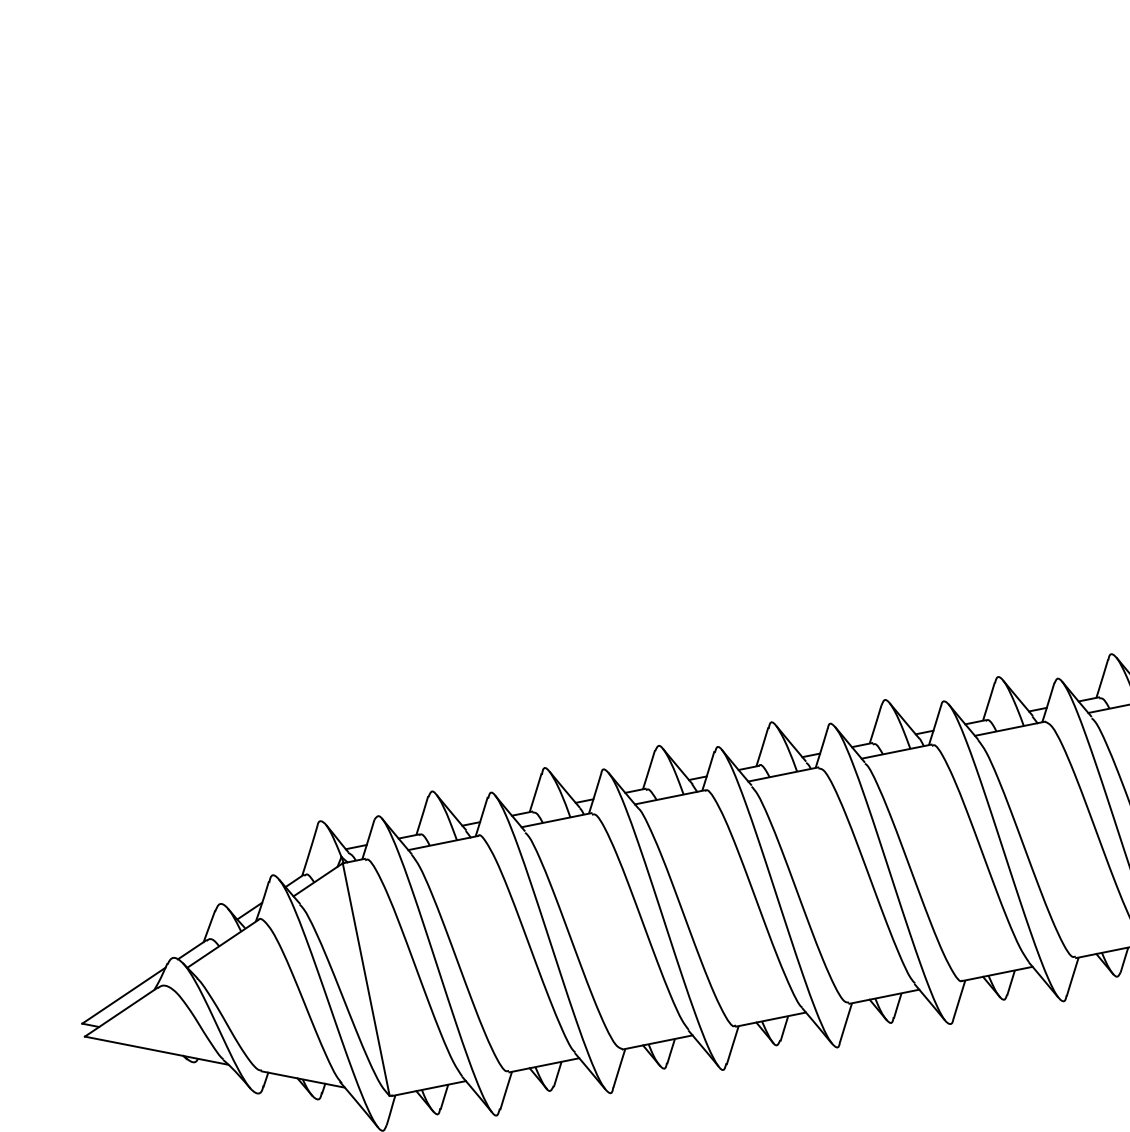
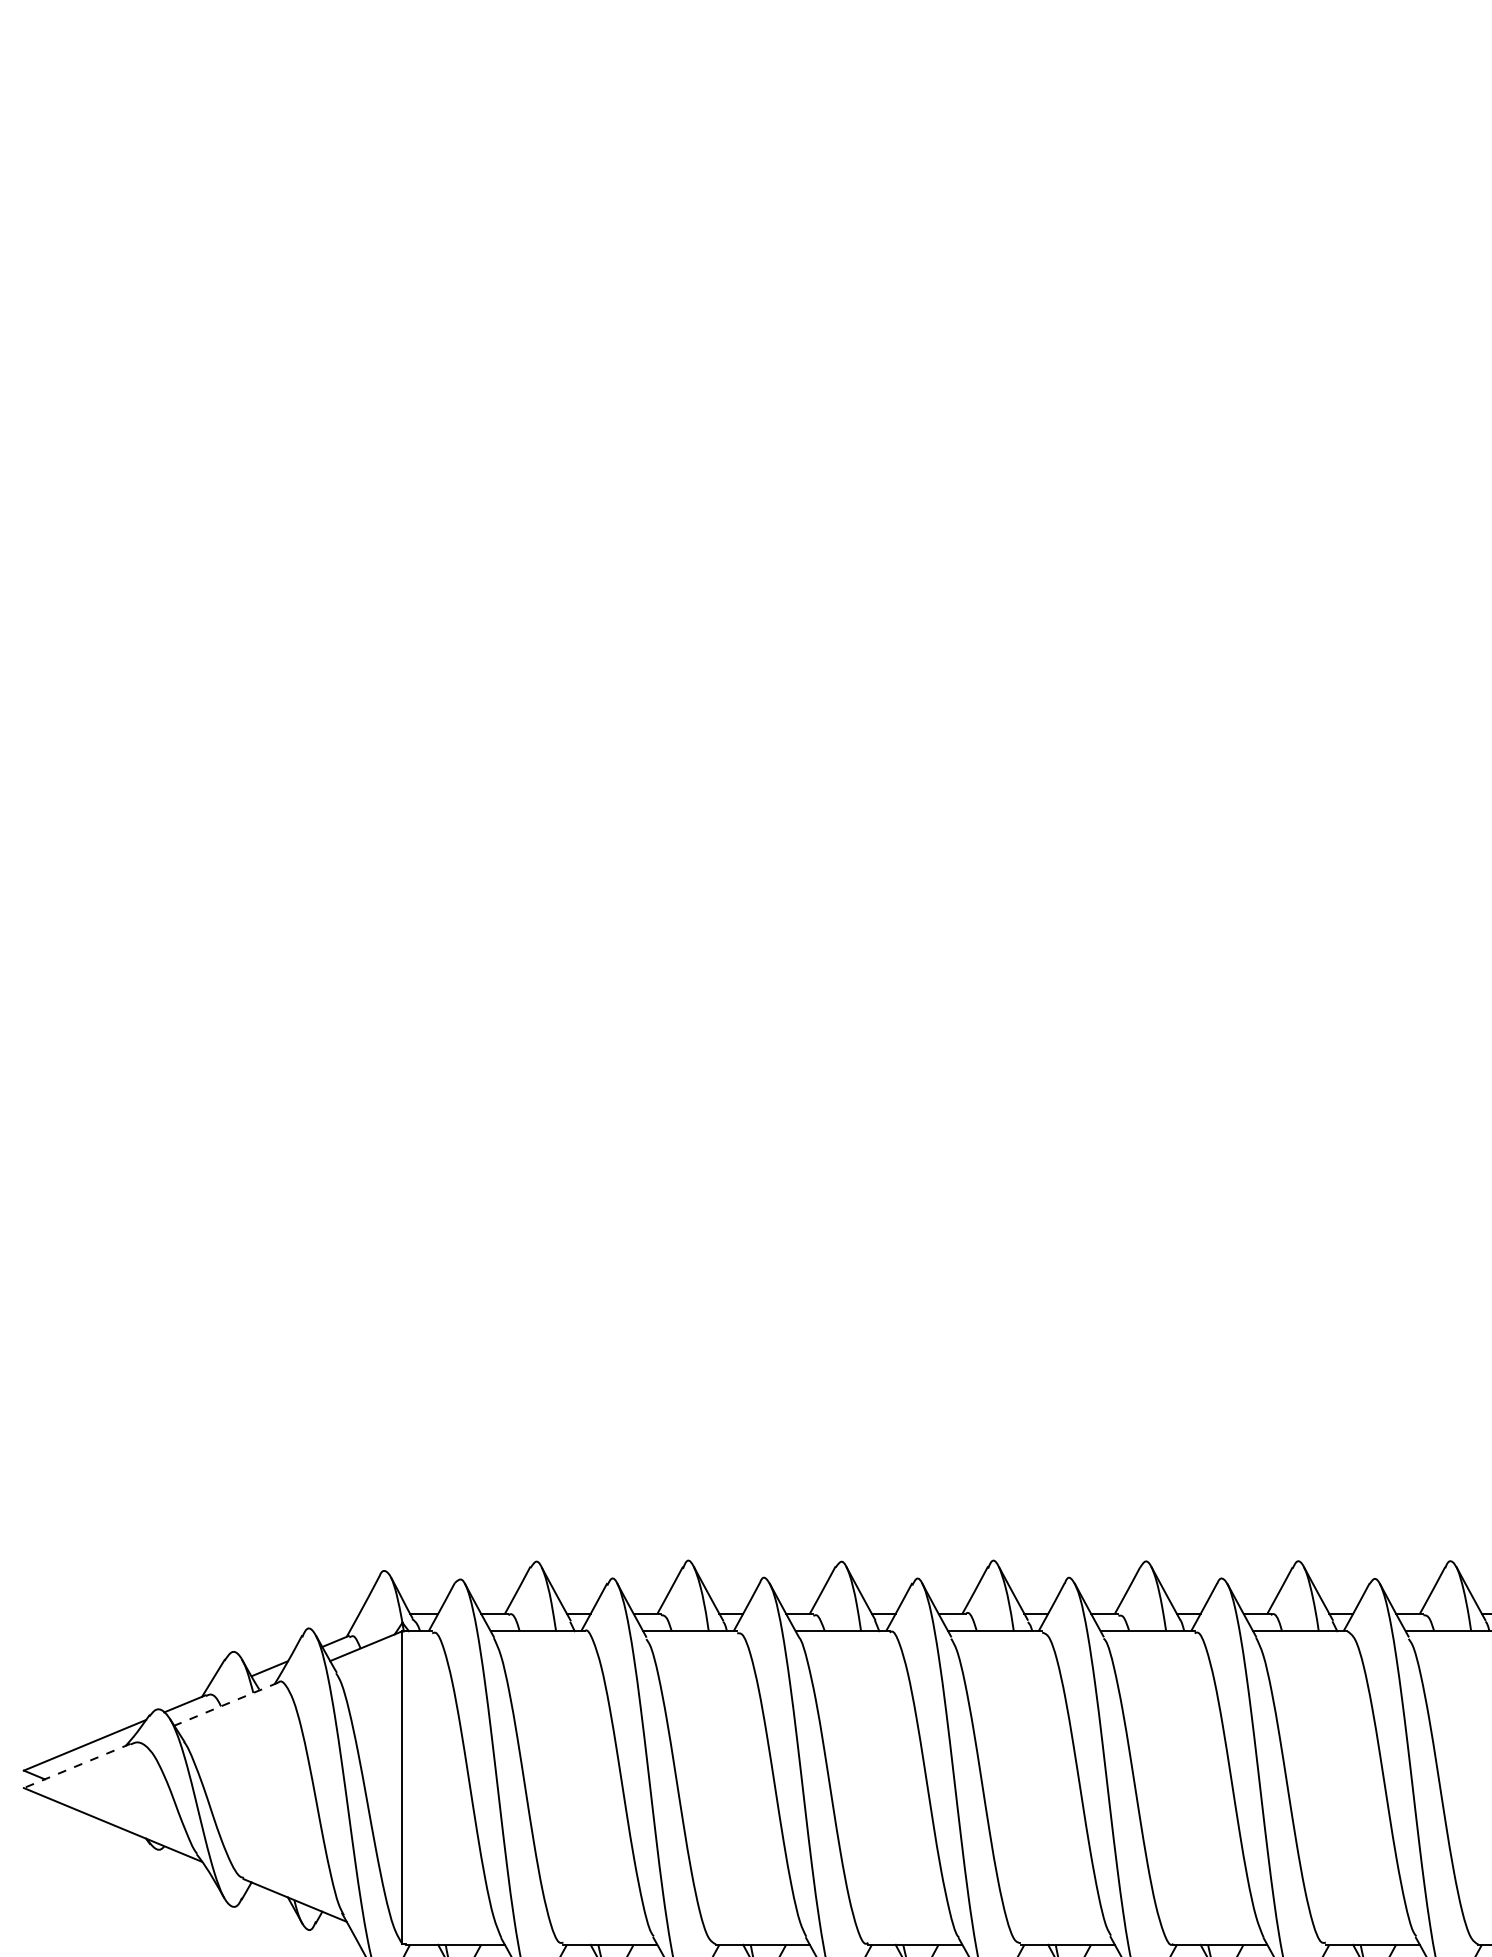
line: (222, 944) -> (225, 1704), solid -> dashed
line: (121, 1011) -> (77, 1765), solid -> dashed

